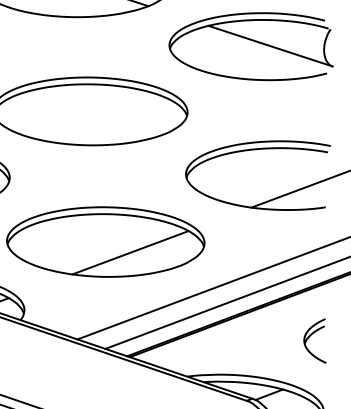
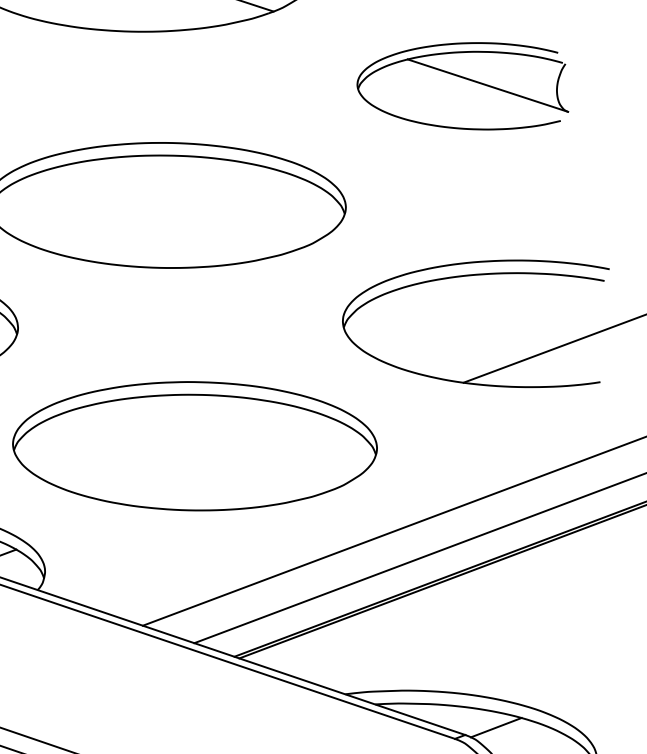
part: (250, 46) -> (461, 85), size x0.7
line: (130, 252) -> (240, 465), removed
part: (314, 340) -> (579, 627), removed

